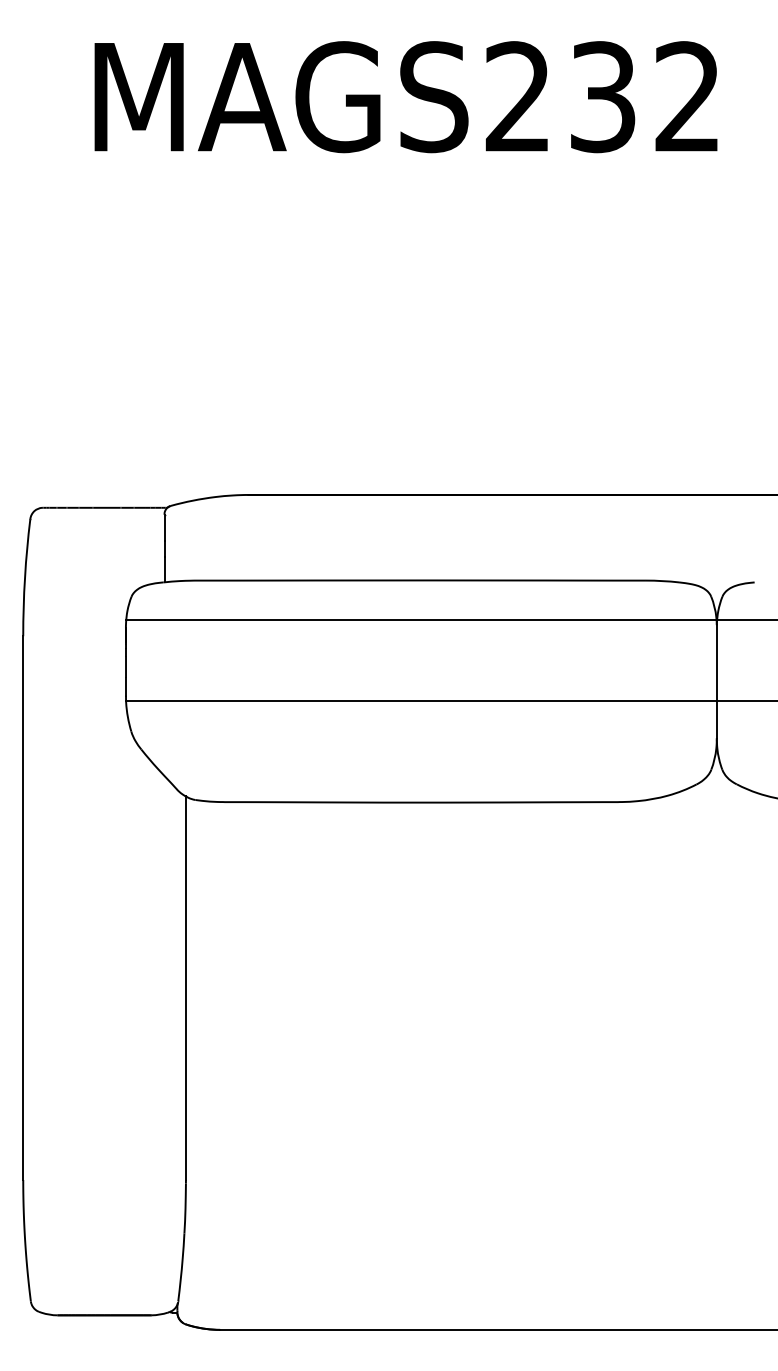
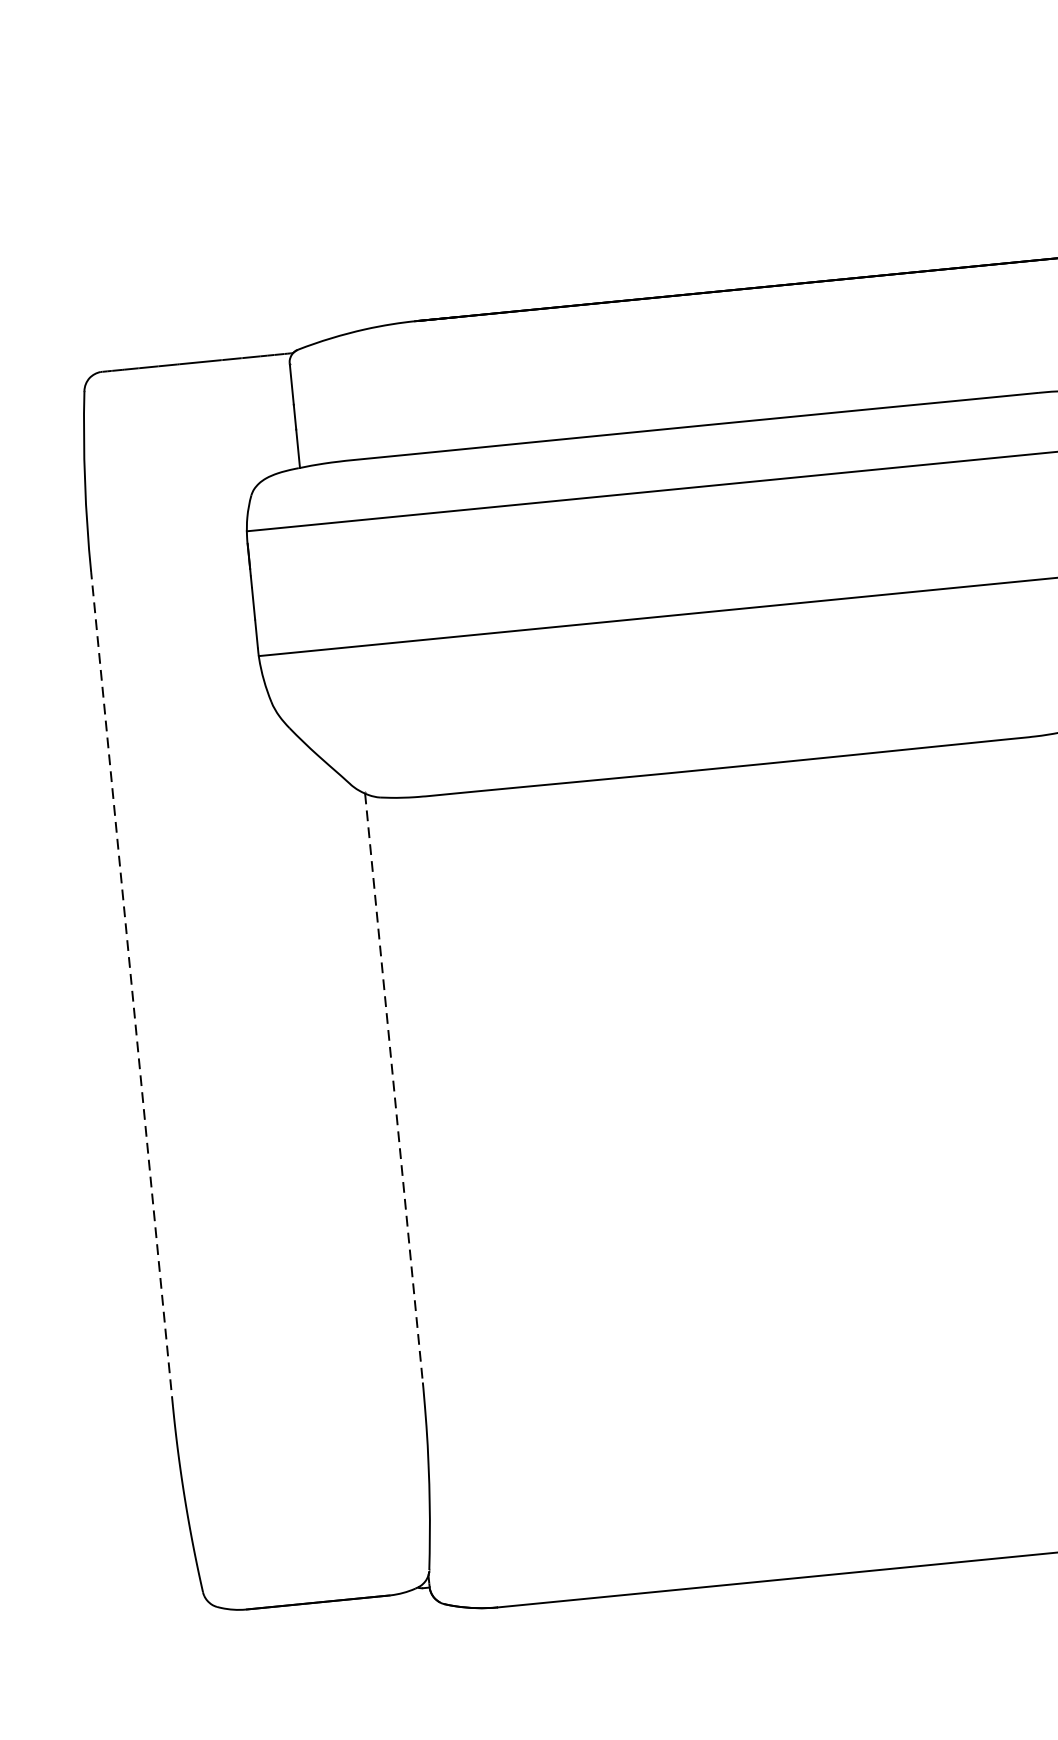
line: (23, 908) -> (132, 990), solid -> dashed
line: (185, 988) -> (393, 1088), solid -> dashed

